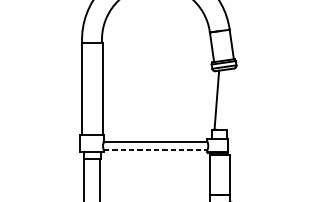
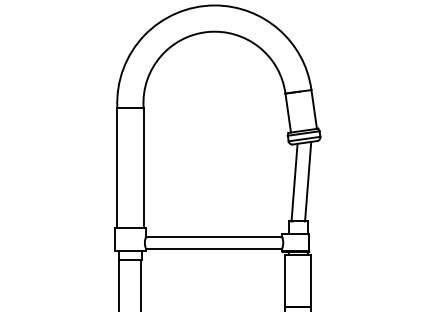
line: (227, 99) -> (308, 181), added
line: (155, 150) -> (214, 248), dashed -> solid

